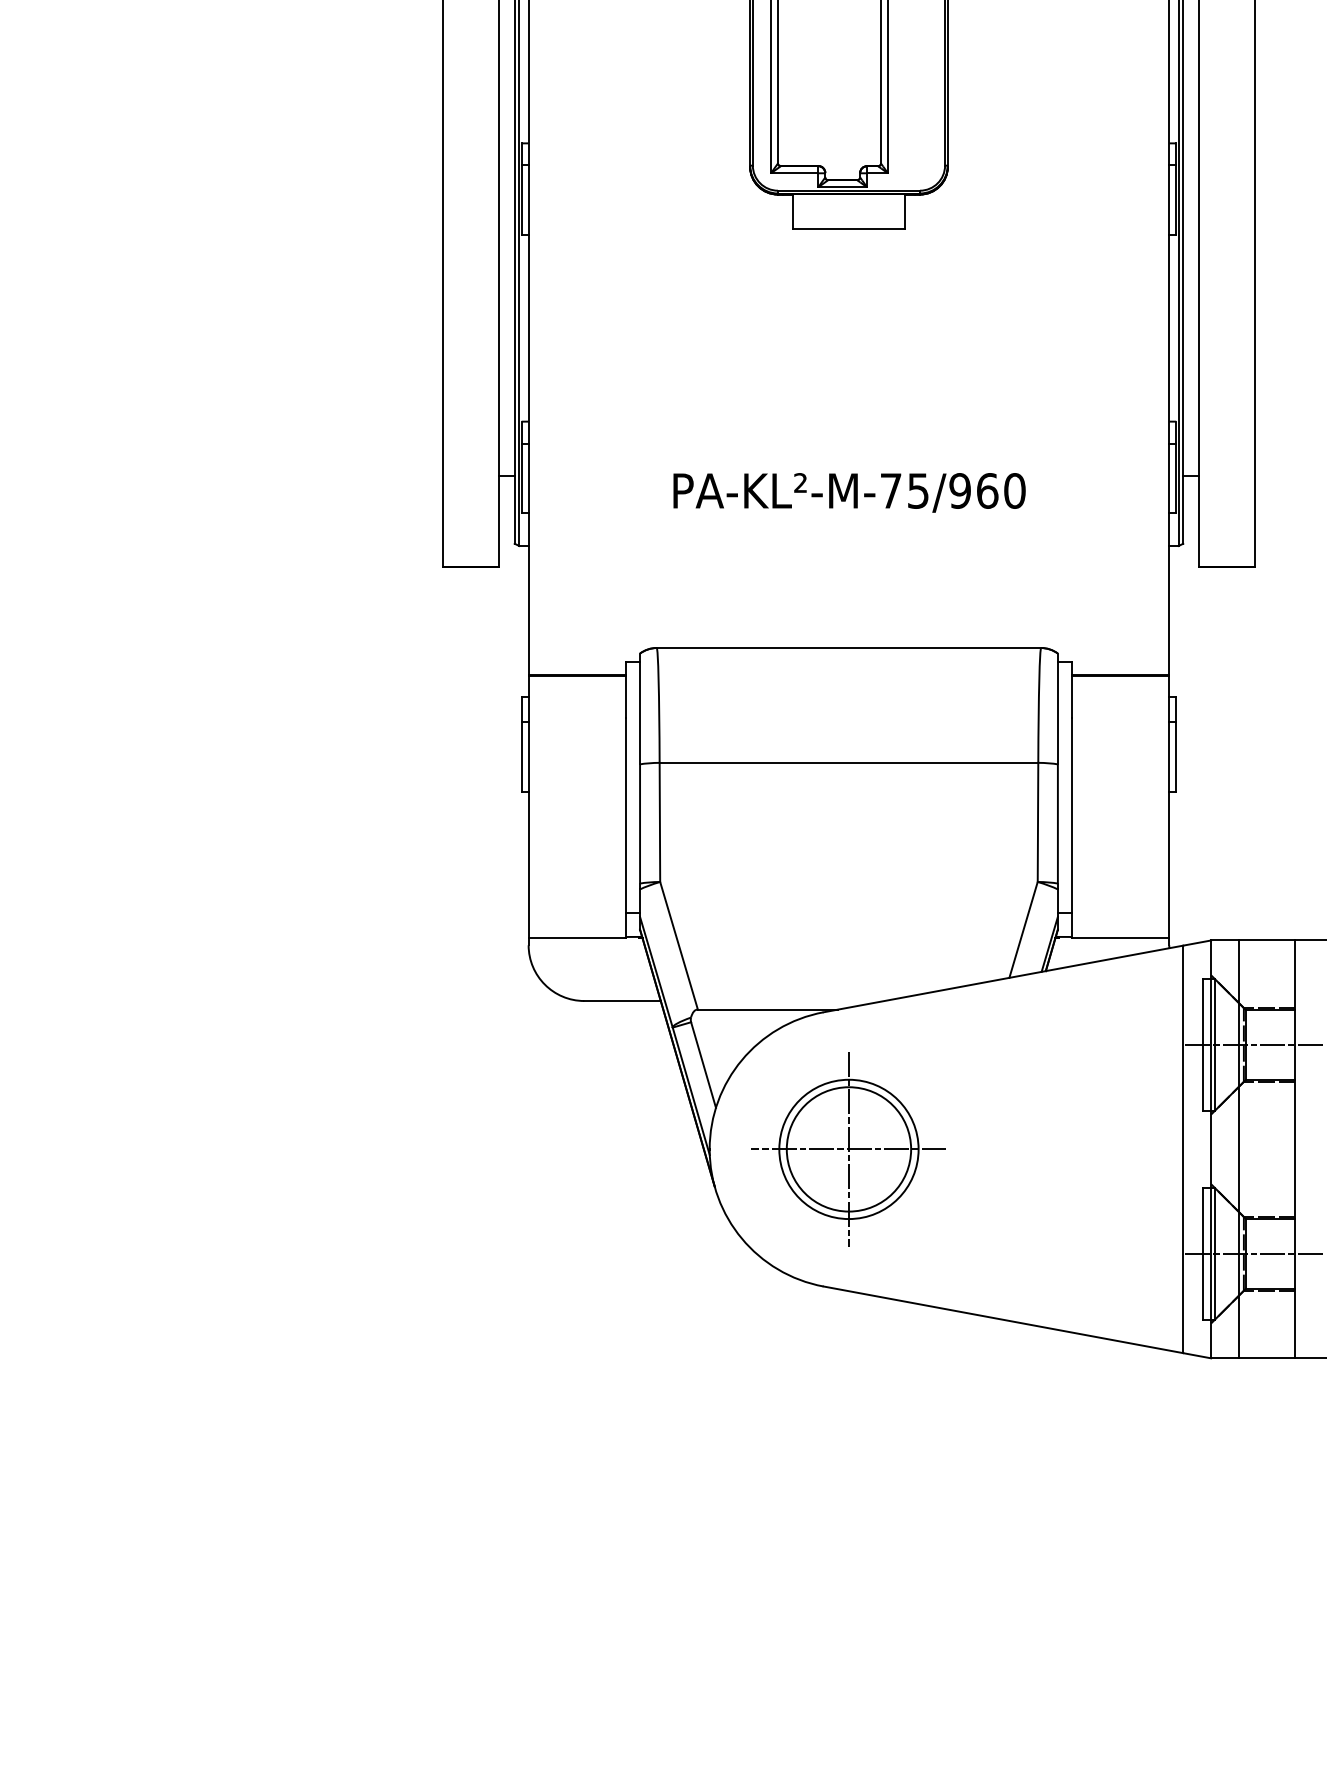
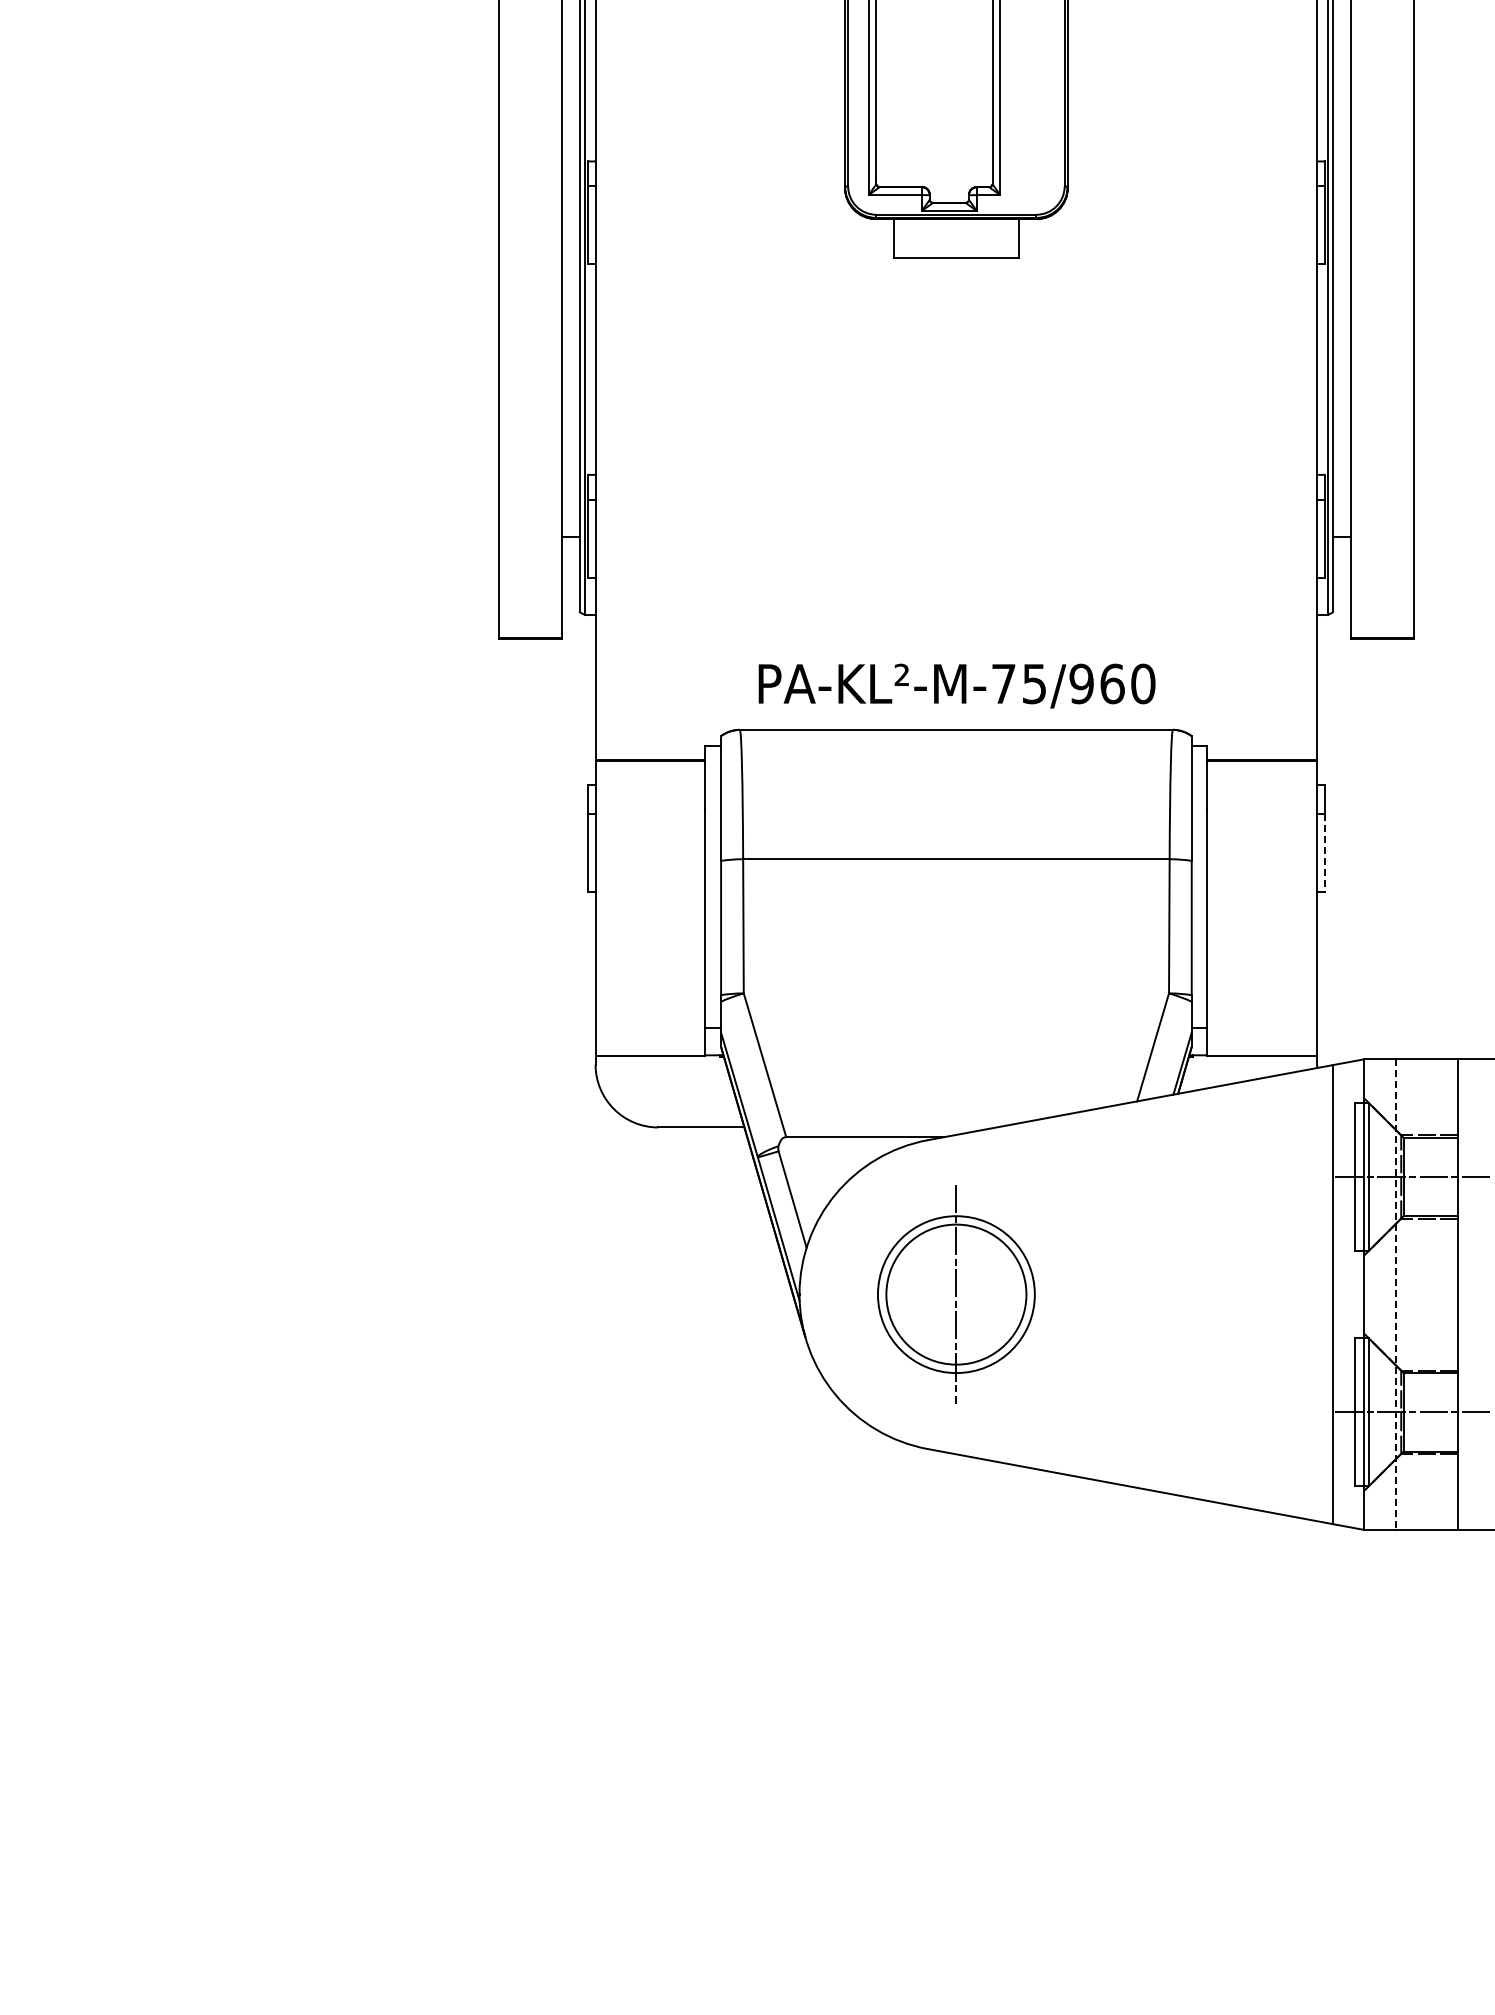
text: (849, 492) -> (956, 685), moved
line: (1176, 757) -> (1325, 853), solid -> dashed
line: (849, 1149) -> (956, 1294), removed
line: (1238, 1150) -> (1395, 1295), solid -> dashed

